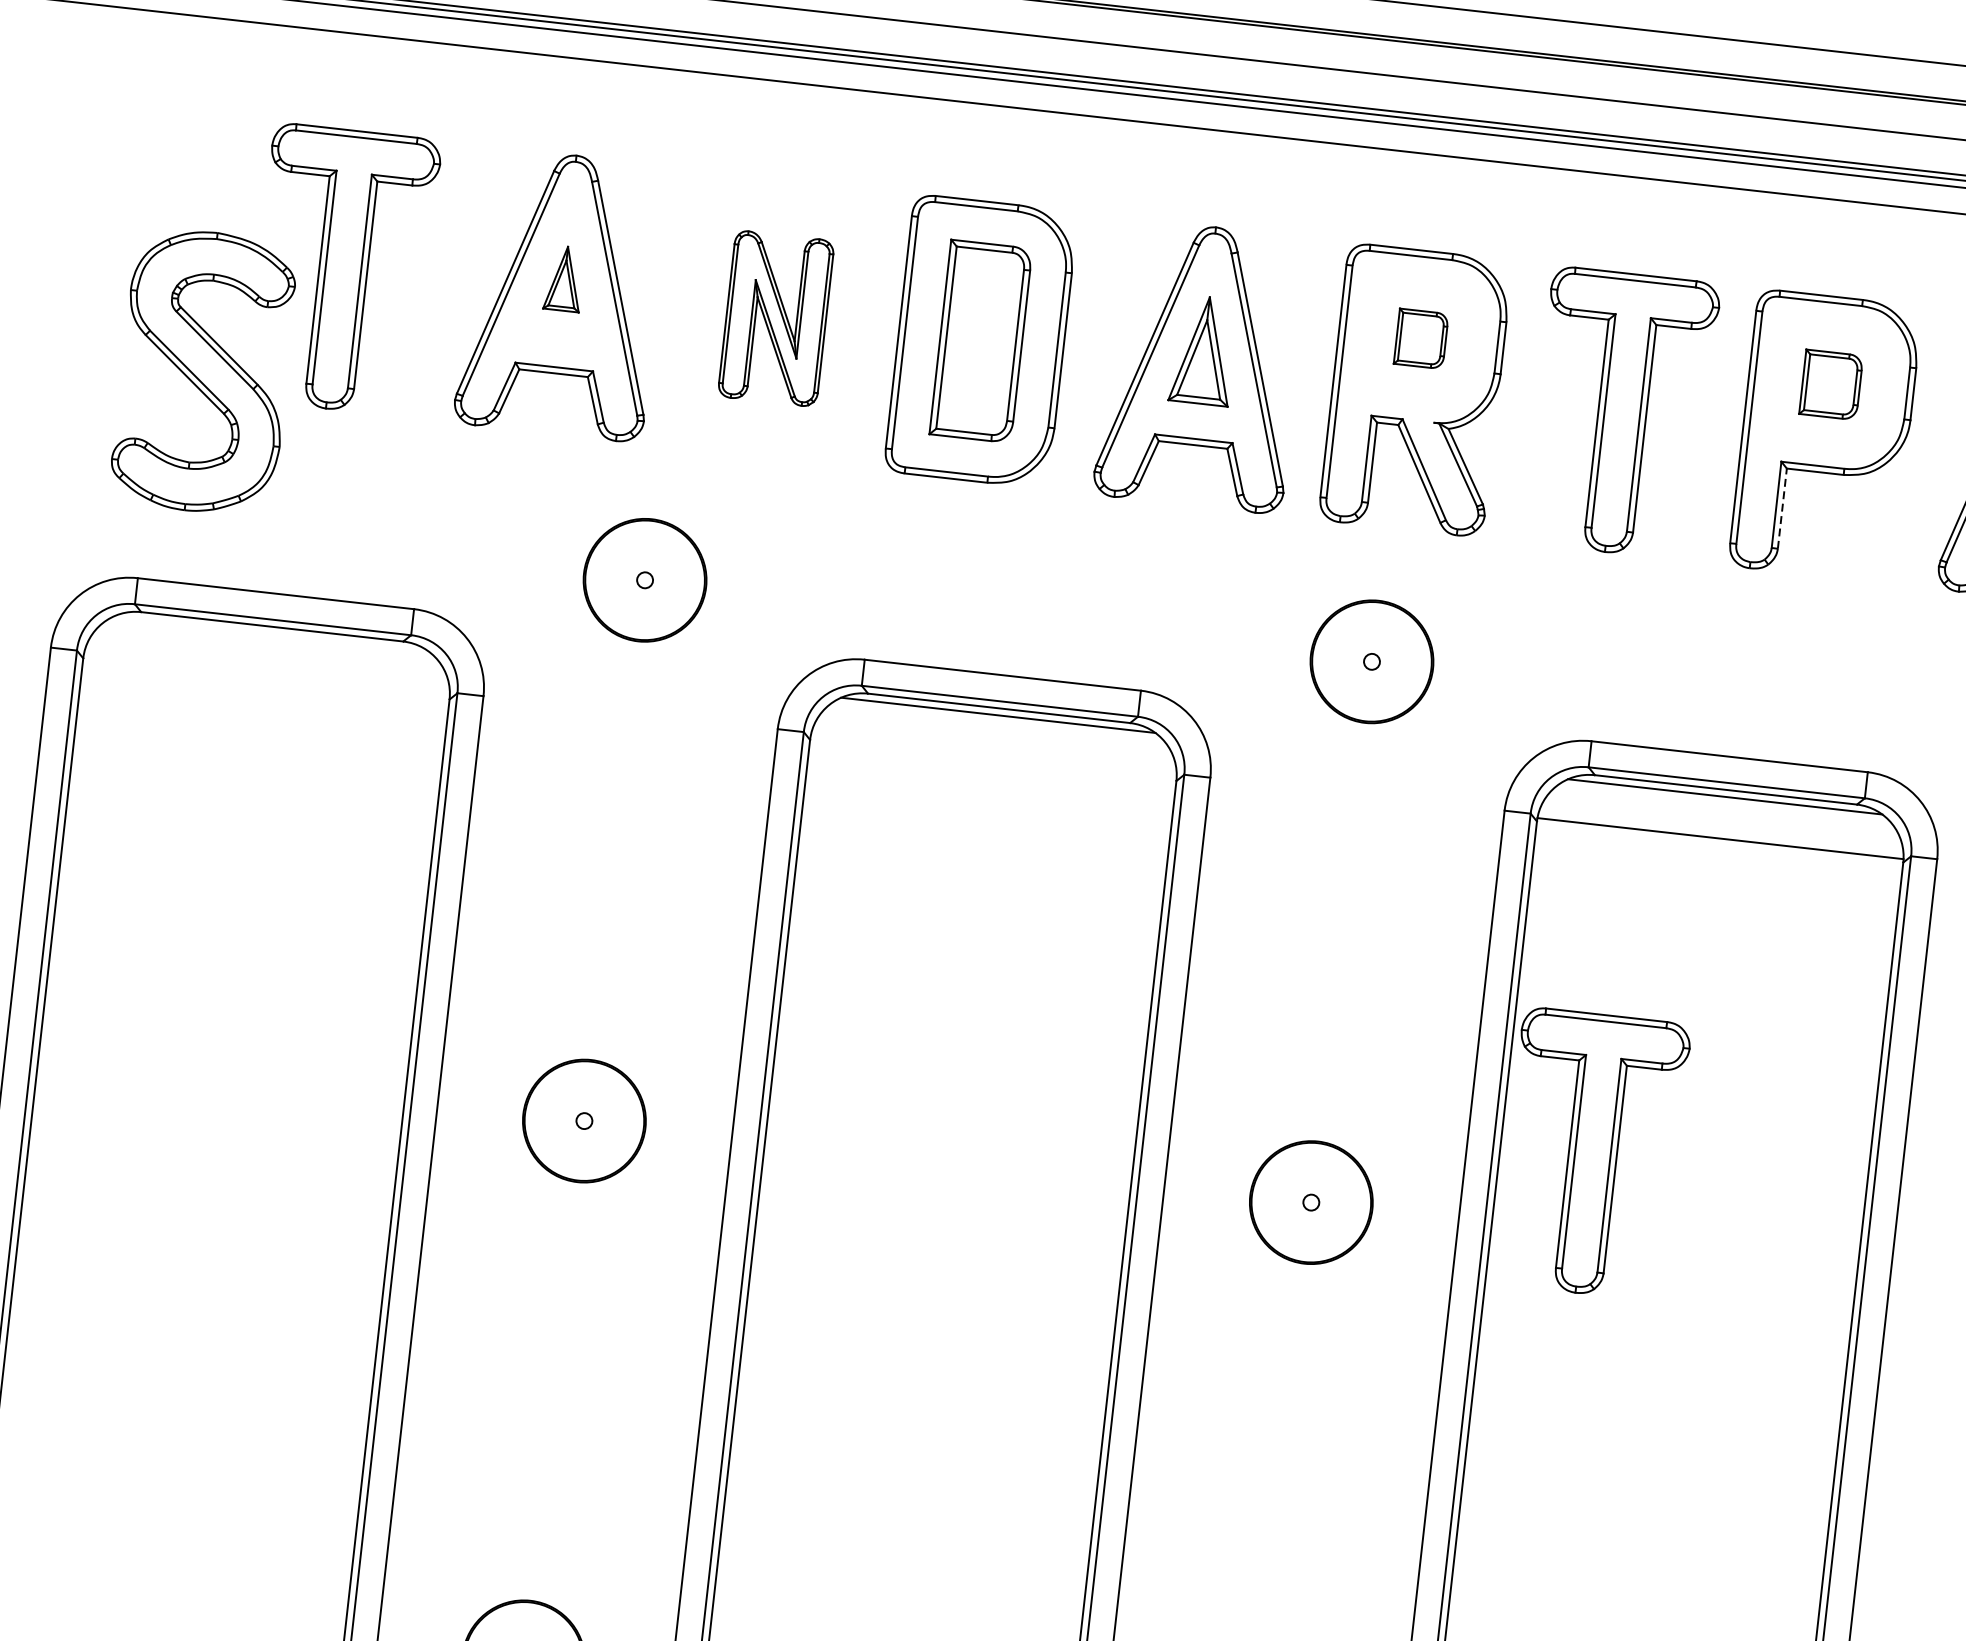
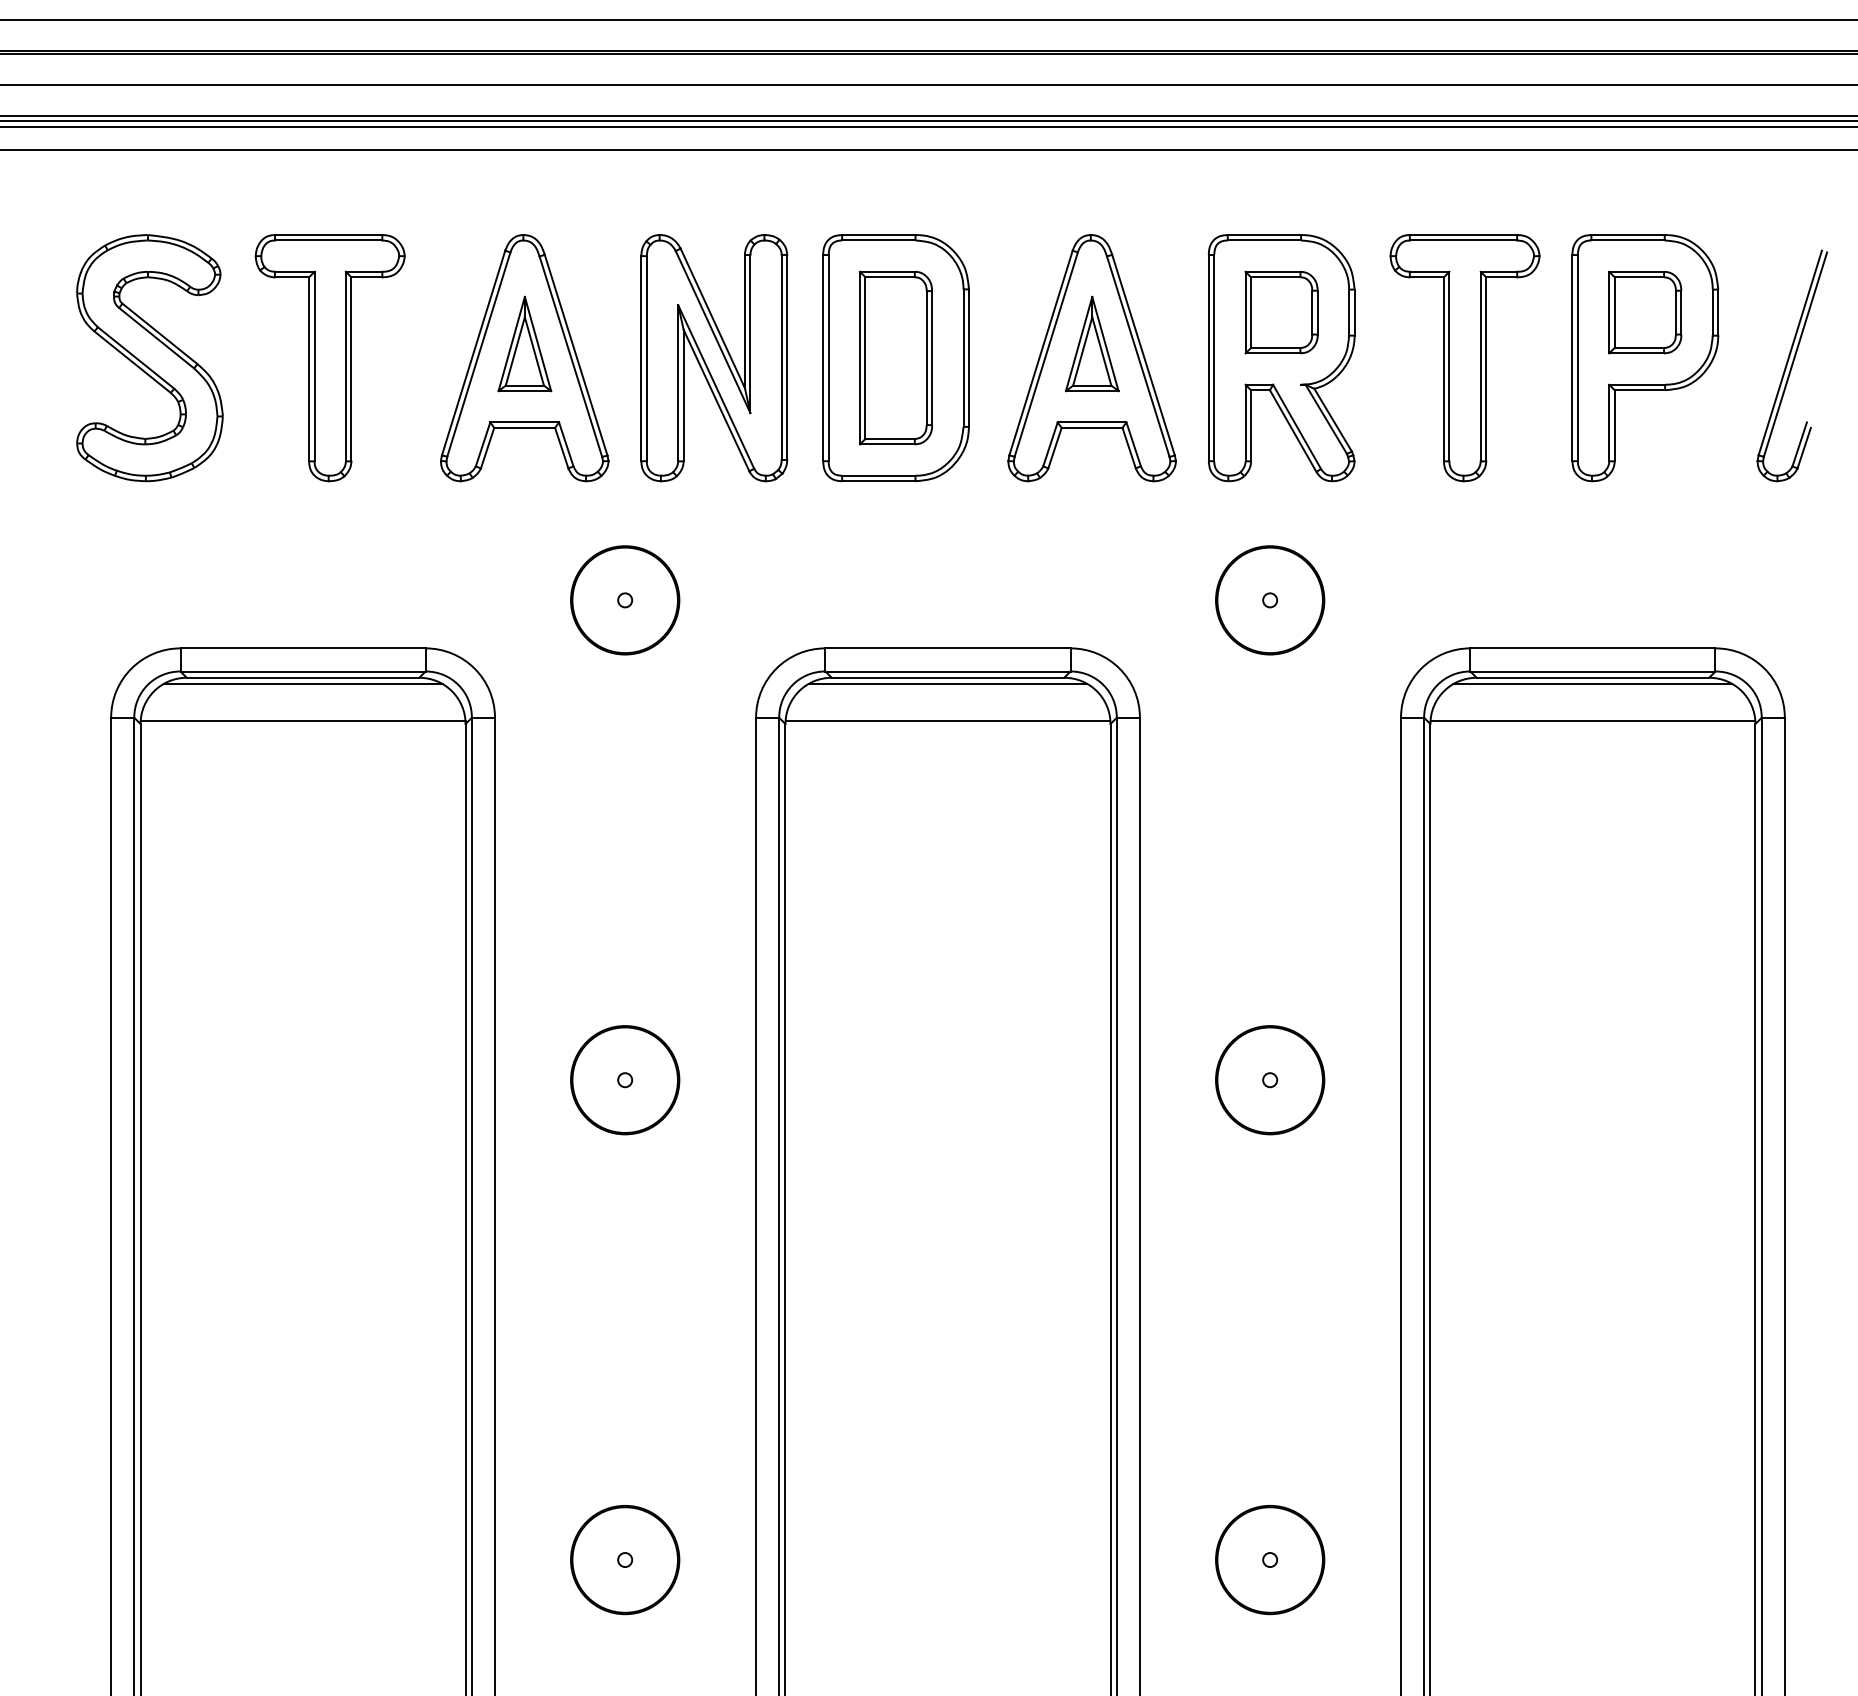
part: (564, 278) -> (524, 343), size x1.67
part: (776, 319) -> (714, 358), size x1.67
part: (1421, 338) -> (1281, 312), size x1.67
part: (204, 372) -> (149, 358), moved
part: (1831, 384) -> (1645, 312), size x1.43
line: (1782, 508) -> (1614, 425), dashed -> solid
line: (270, 633) -> (302, 683), added
line: (266, 676) -> (302, 721), added
line: (993, 757) -> (947, 721), added
part: (1592, 1154) -> (1511, 1010), removed

